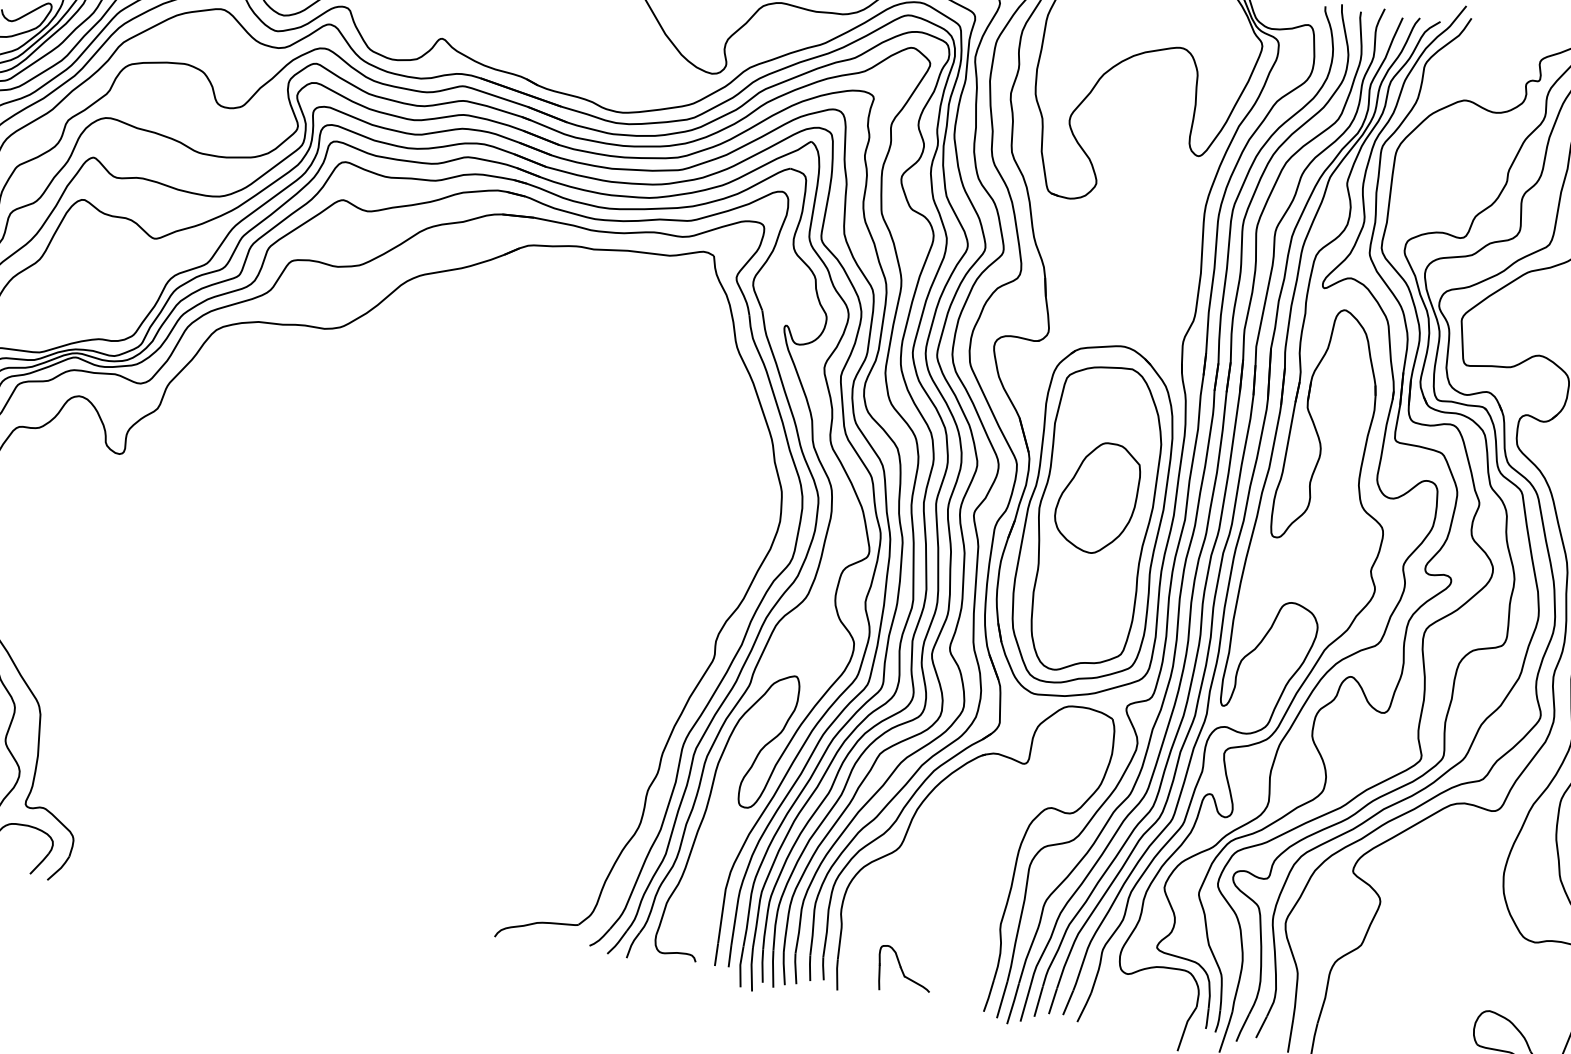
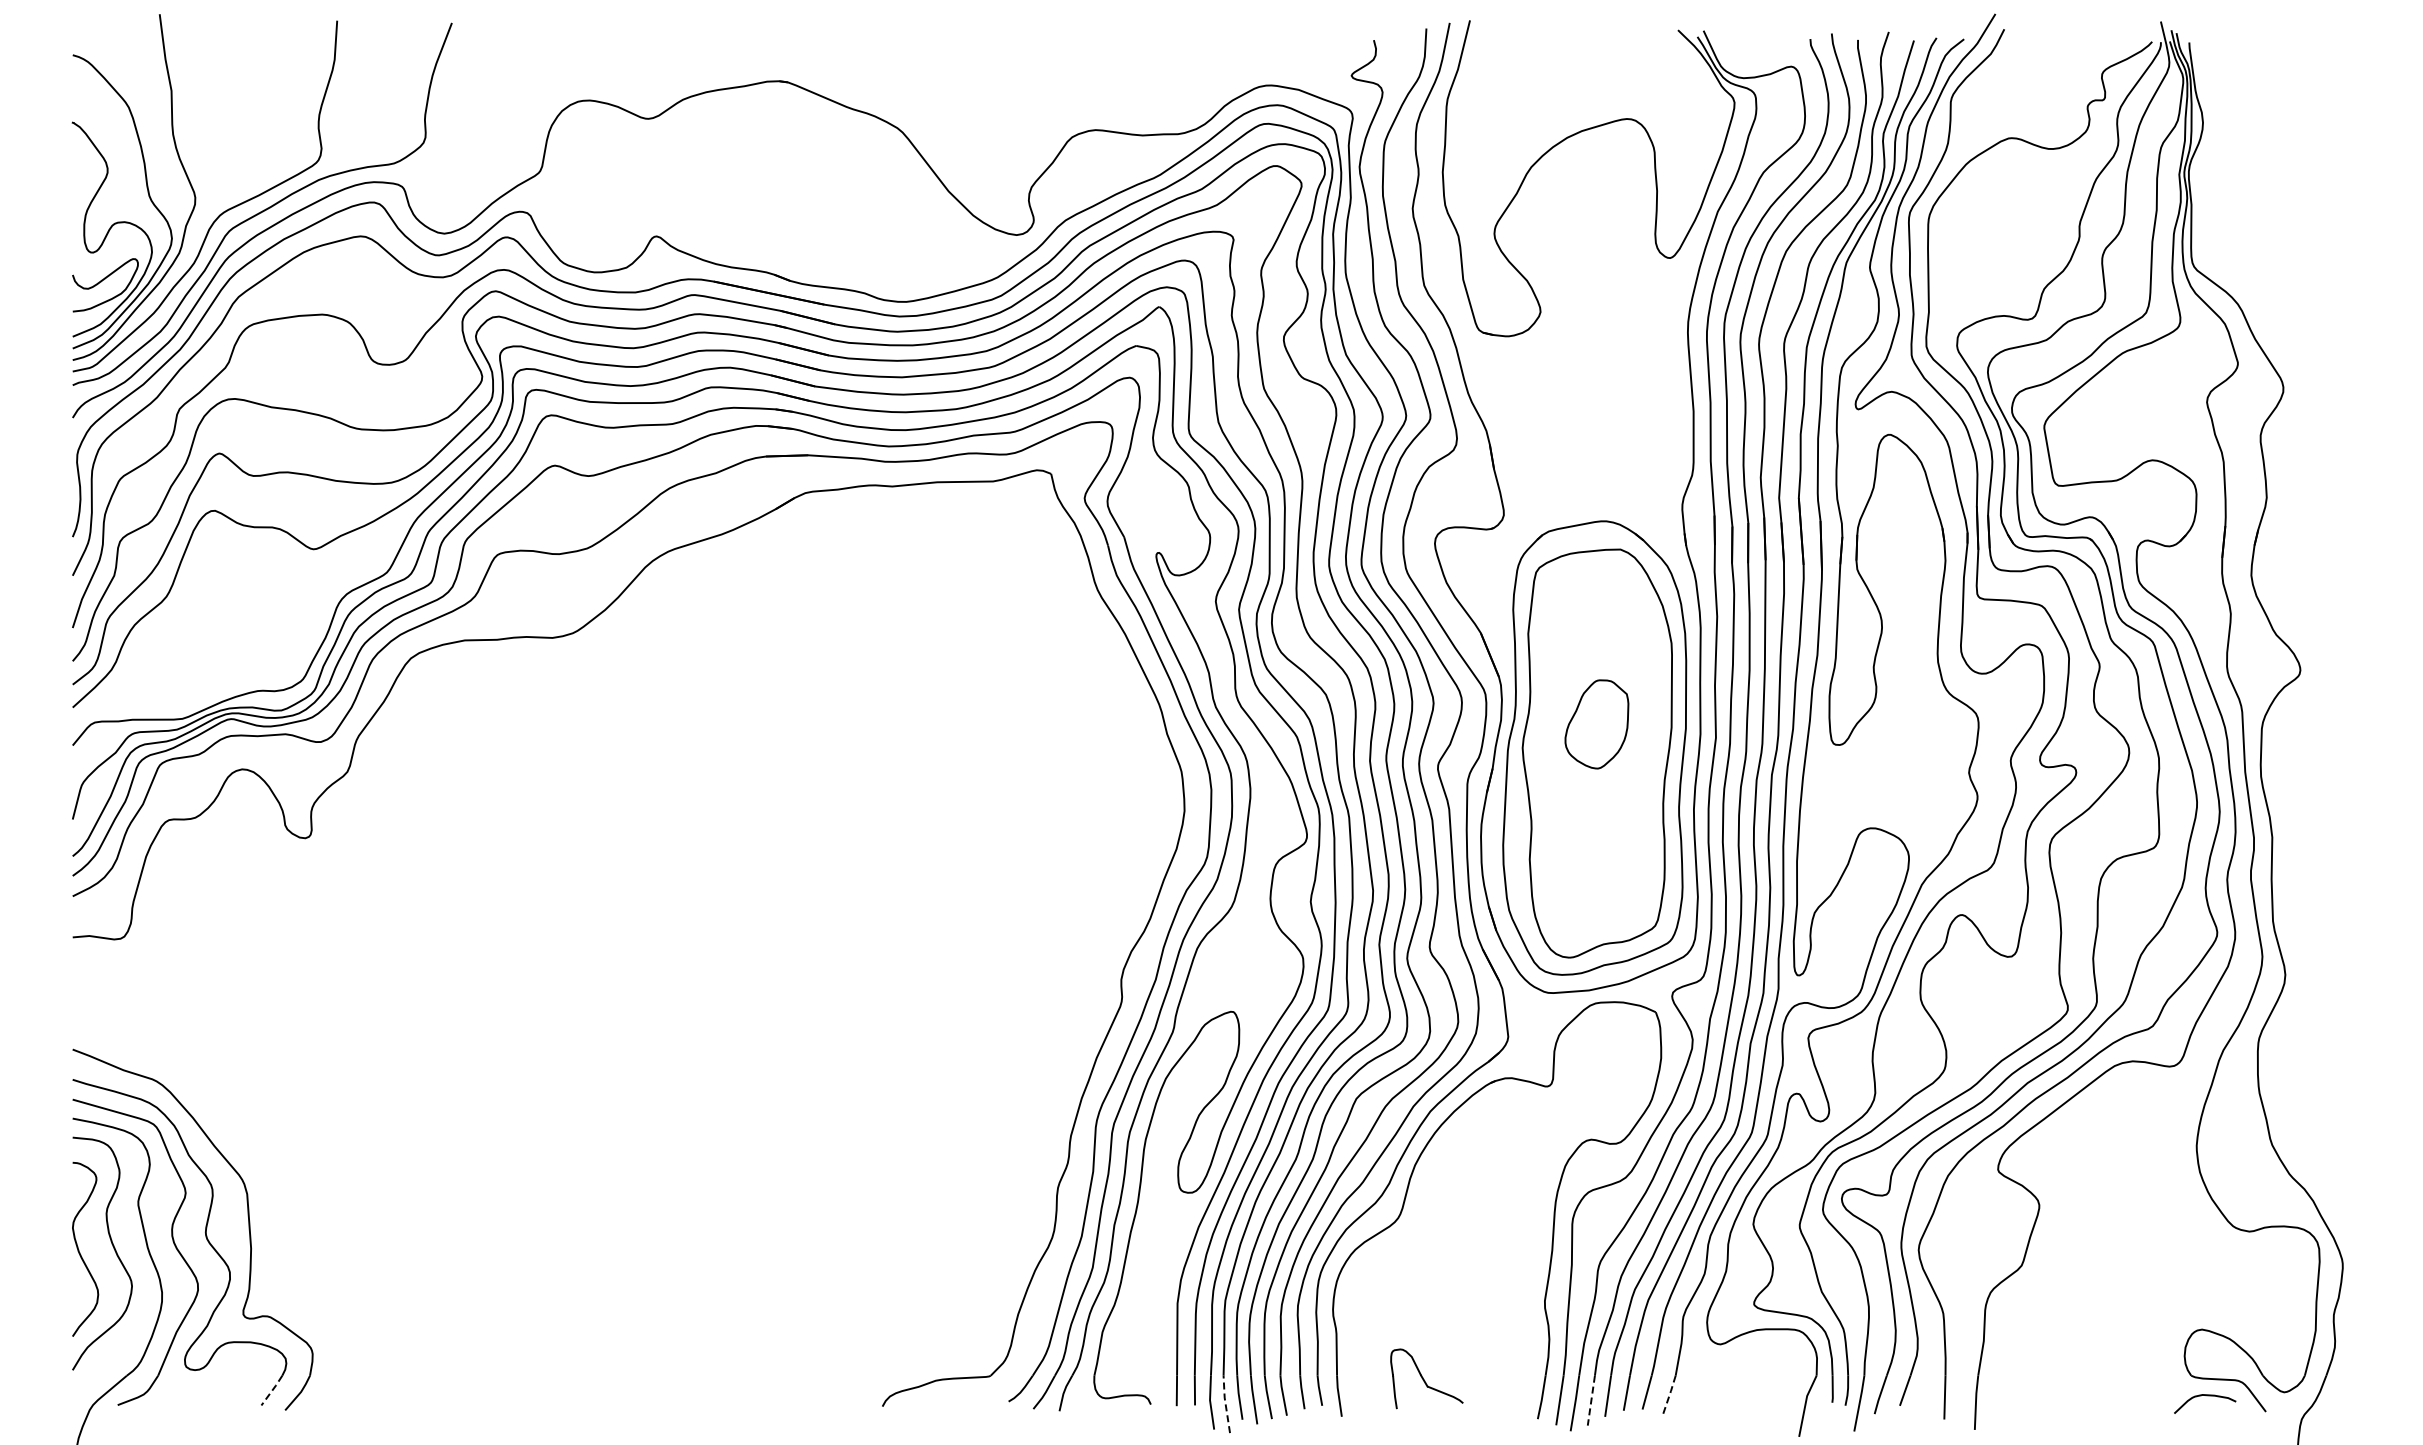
part: (1097, 497) -> (1596, 724), size x0.6
line: (39, 864) -> (272, 1390), solid -> dashed
line: (751, 968) -> (1225, 1403), solid -> dashed
line: (1025, 1003) -> (1591, 1401), solid -> dashed
line: (1084, 1007) -> (1669, 1395), solid -> dashed

